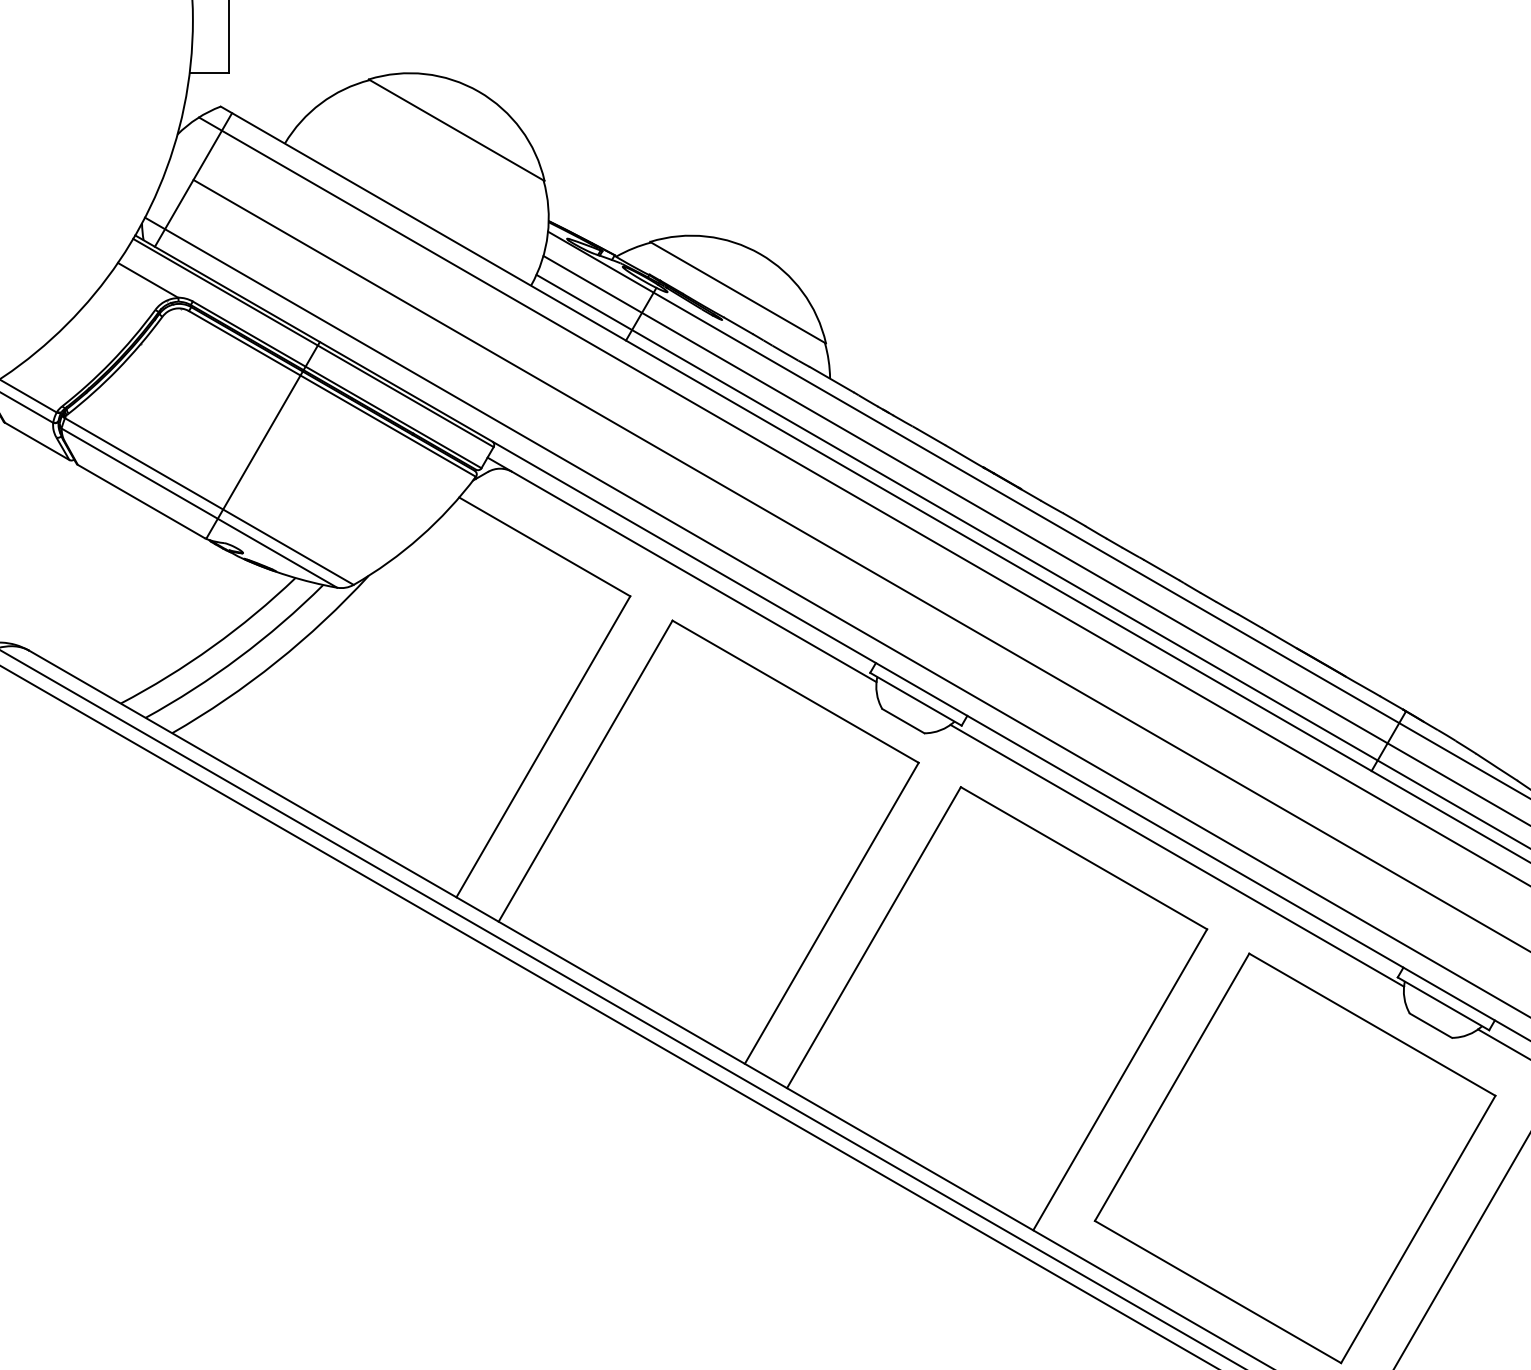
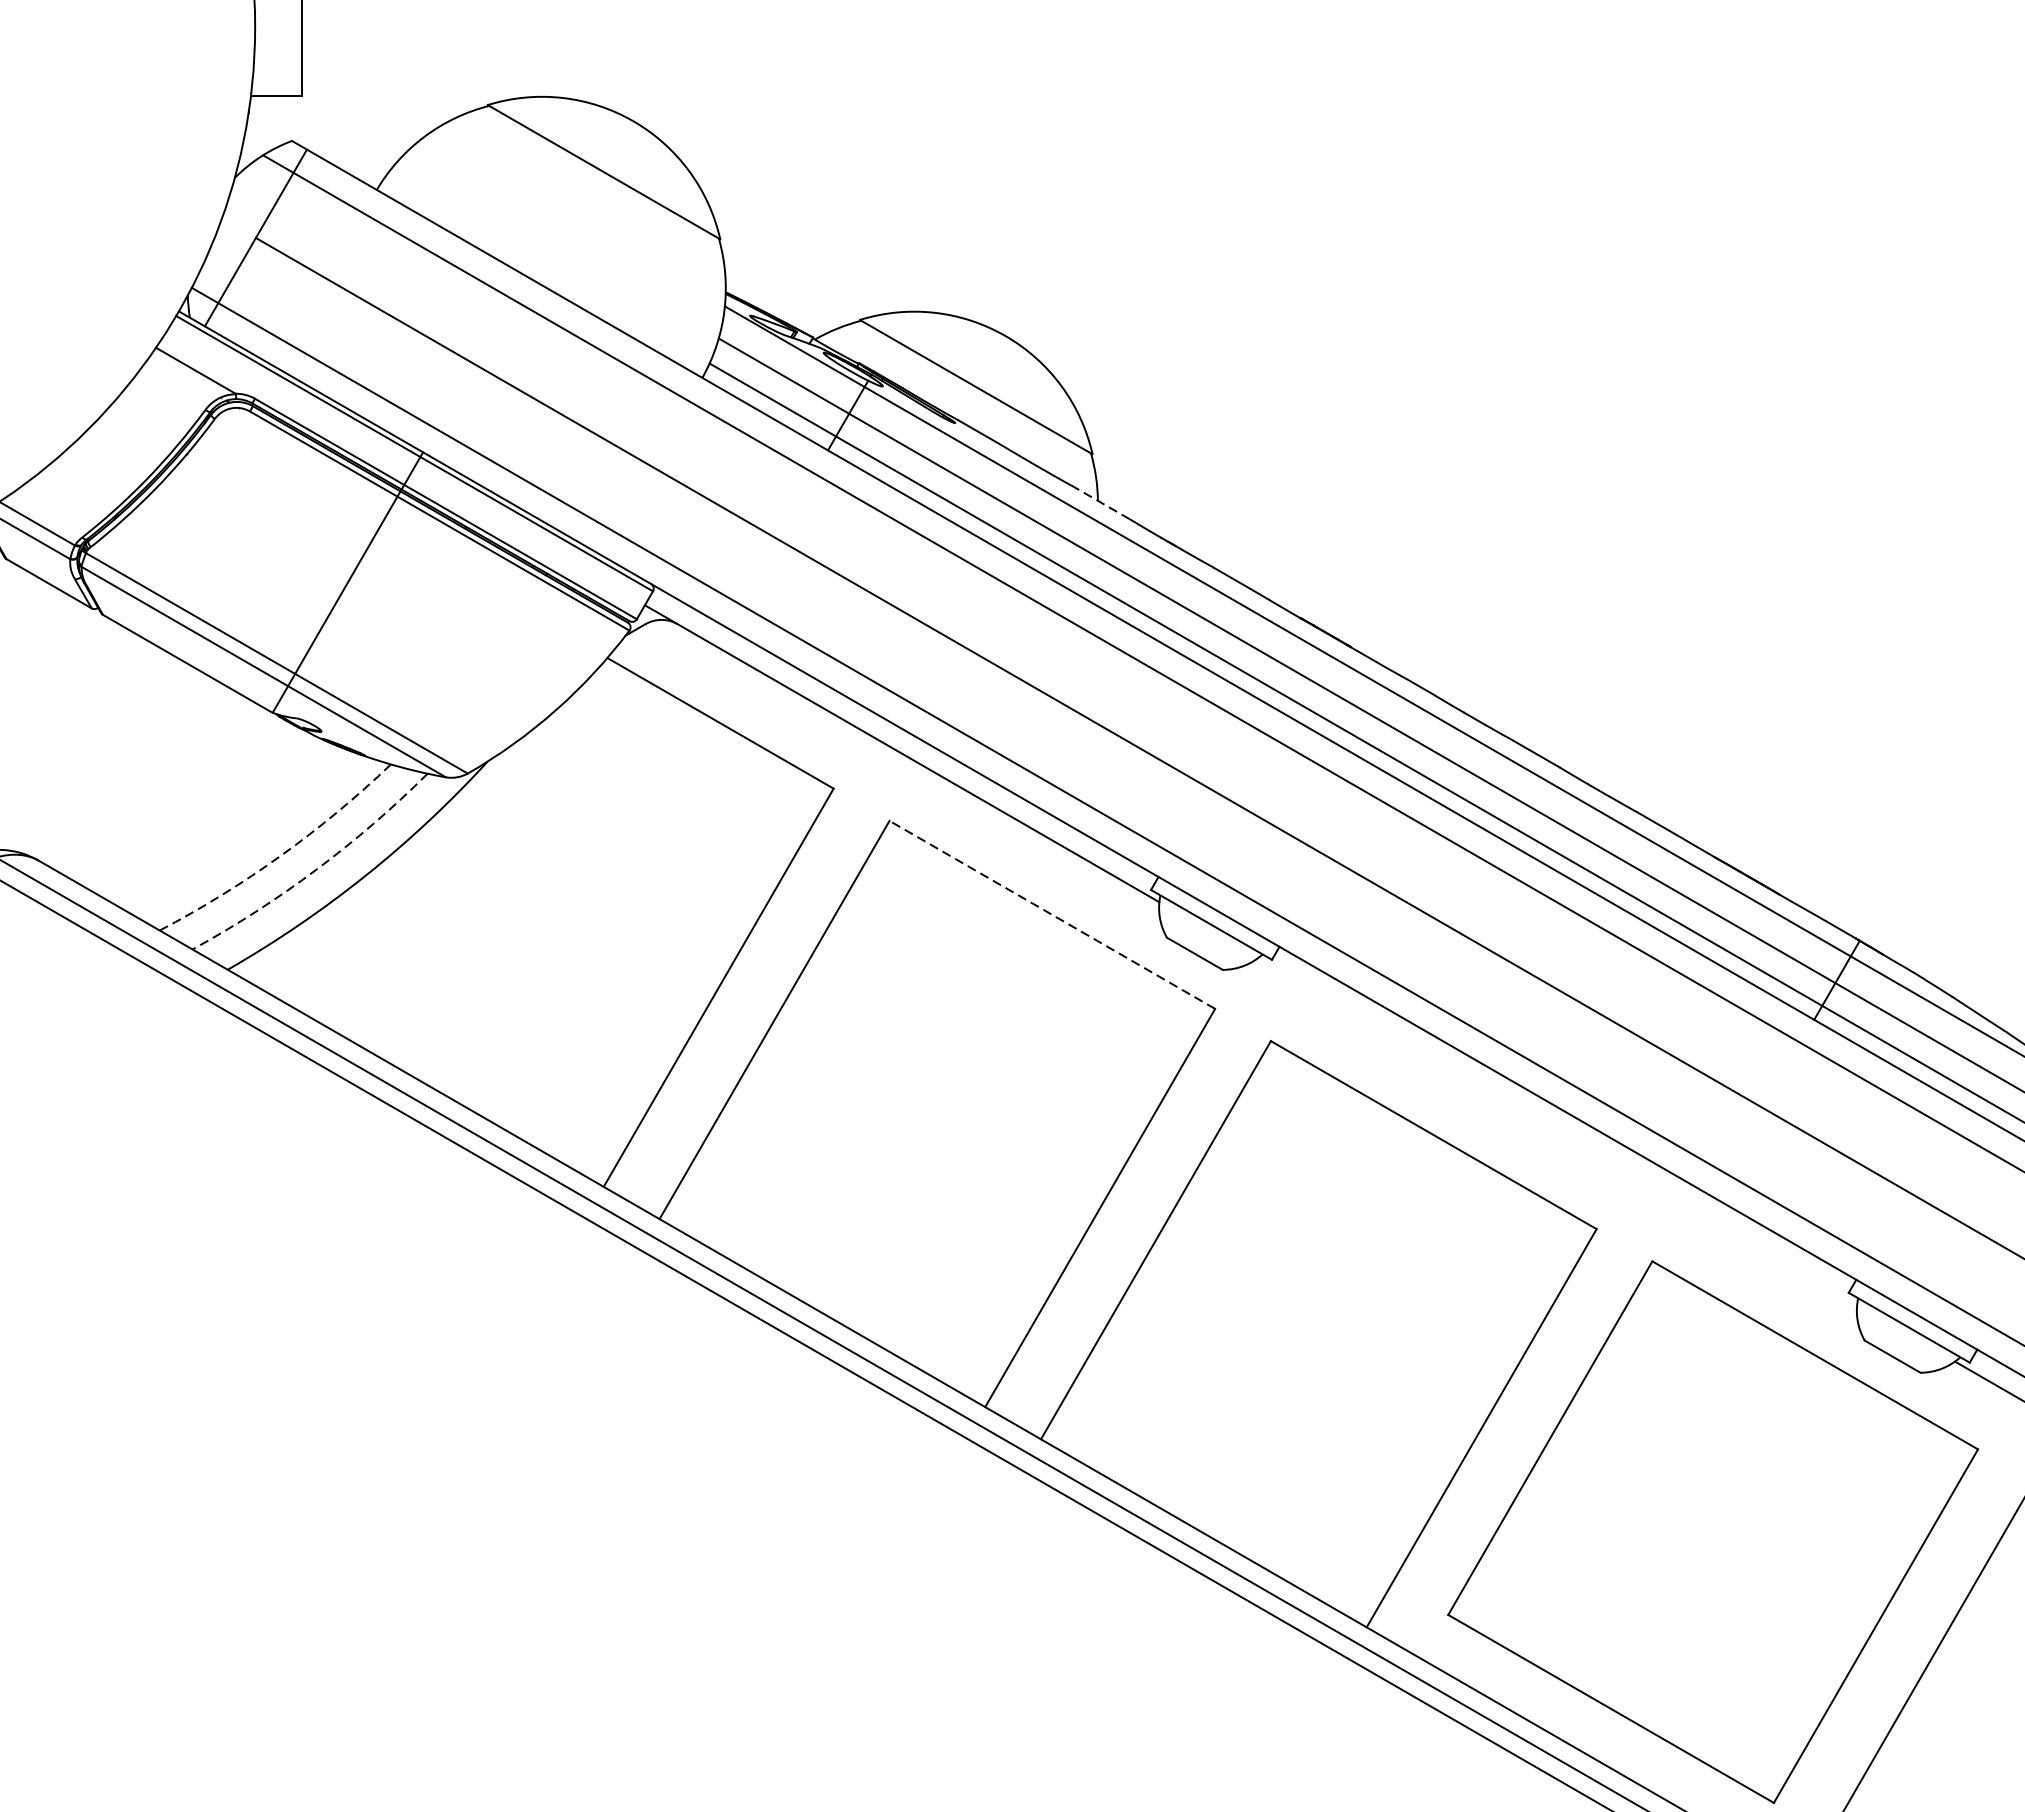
line: (832, 379) -> (1101, 501), solid -> dashed
arc: (212, 646) -> (281, 855), solid -> dashed
arc: (239, 657) -> (316, 869), solid -> dashed
line: (795, 691) -> (1052, 914), solid -> dashed
line: (1177, 855) -> (1557, 1131), removed

